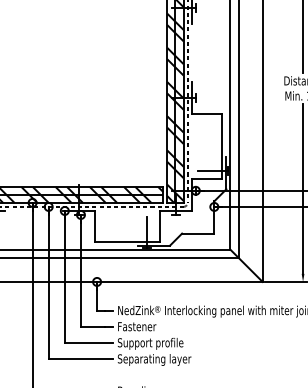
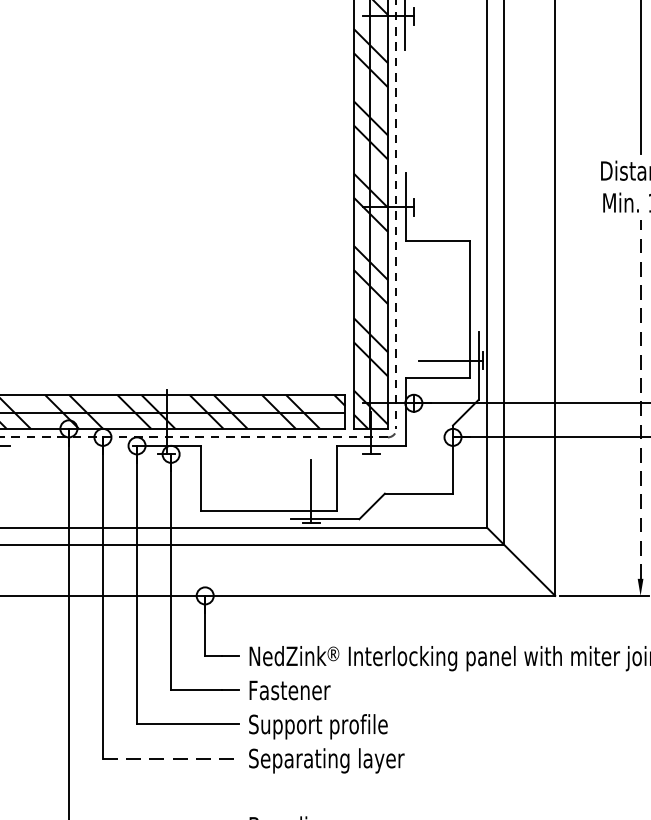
line: (303, 188) -> (641, 398), solid -> dashed
line: (81, 358) -> (172, 757), solid -> dashed

